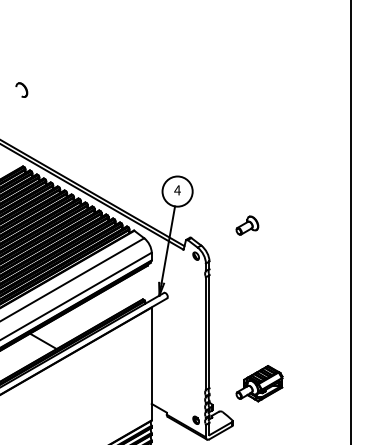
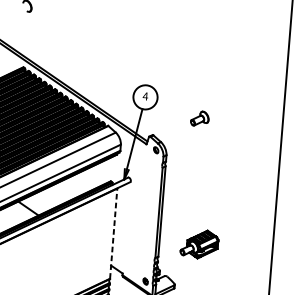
part: (247, 225) -> (200, 118), moved
line: (151, 363) -> (113, 233), solid -> dashed
part: (259, 383) -> (199, 244), moved

